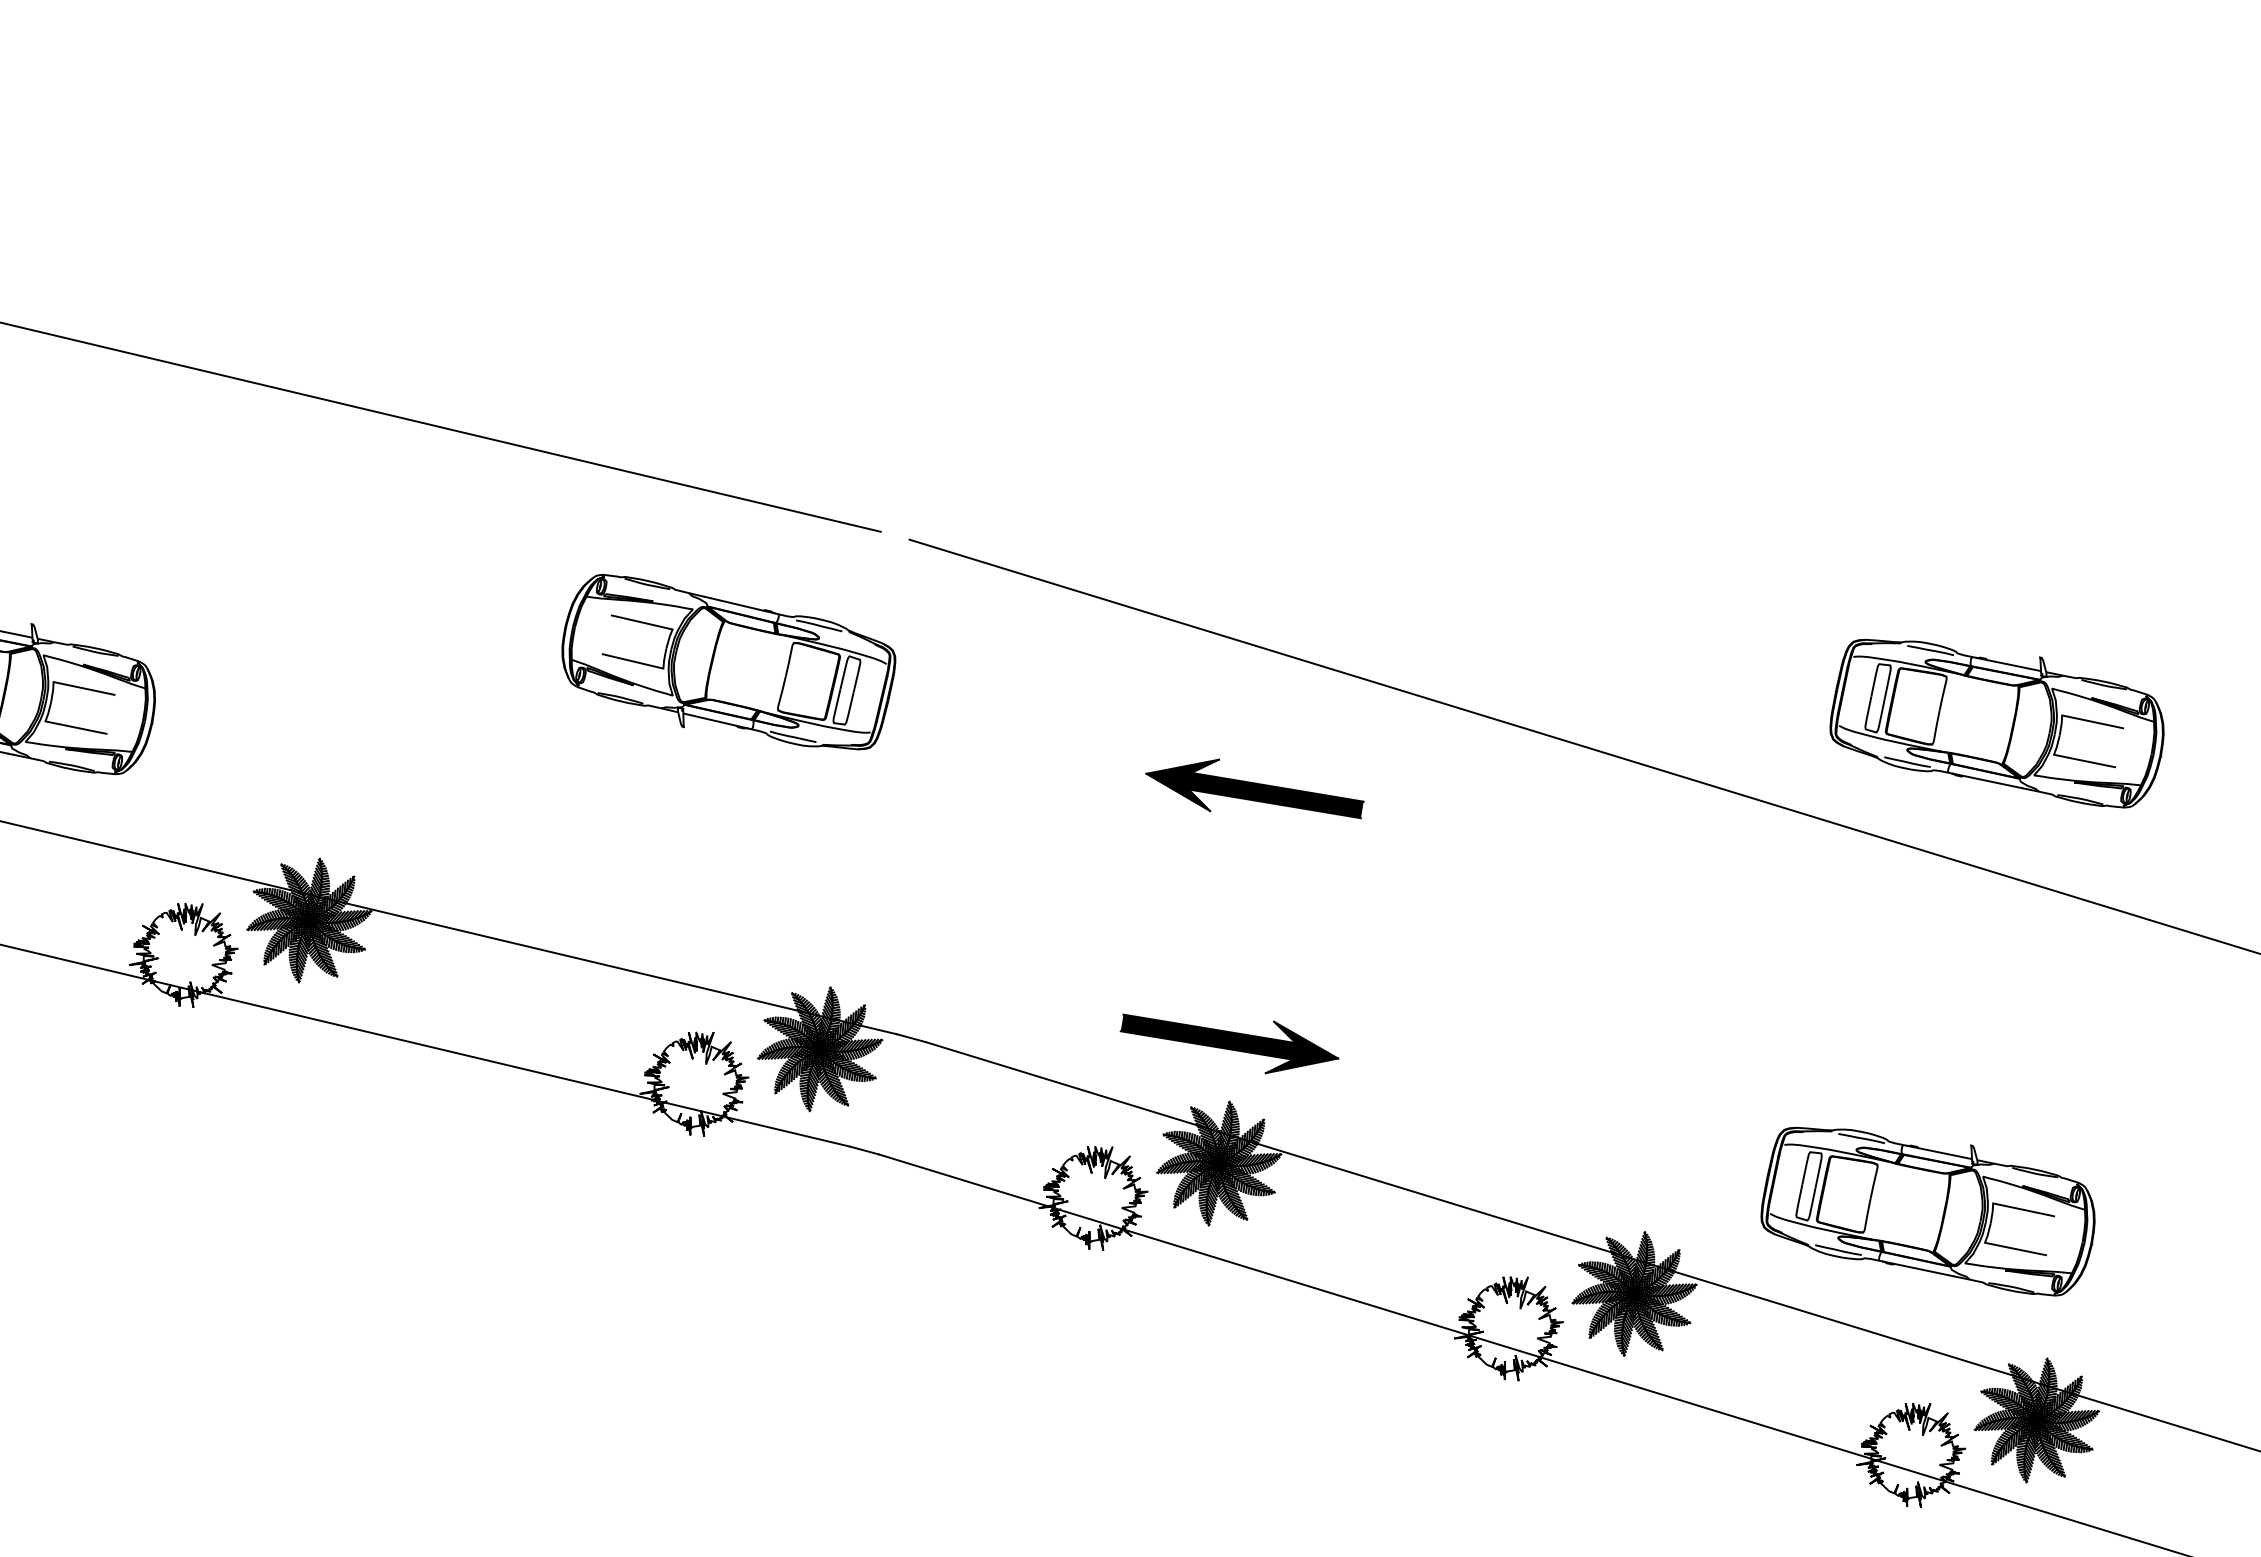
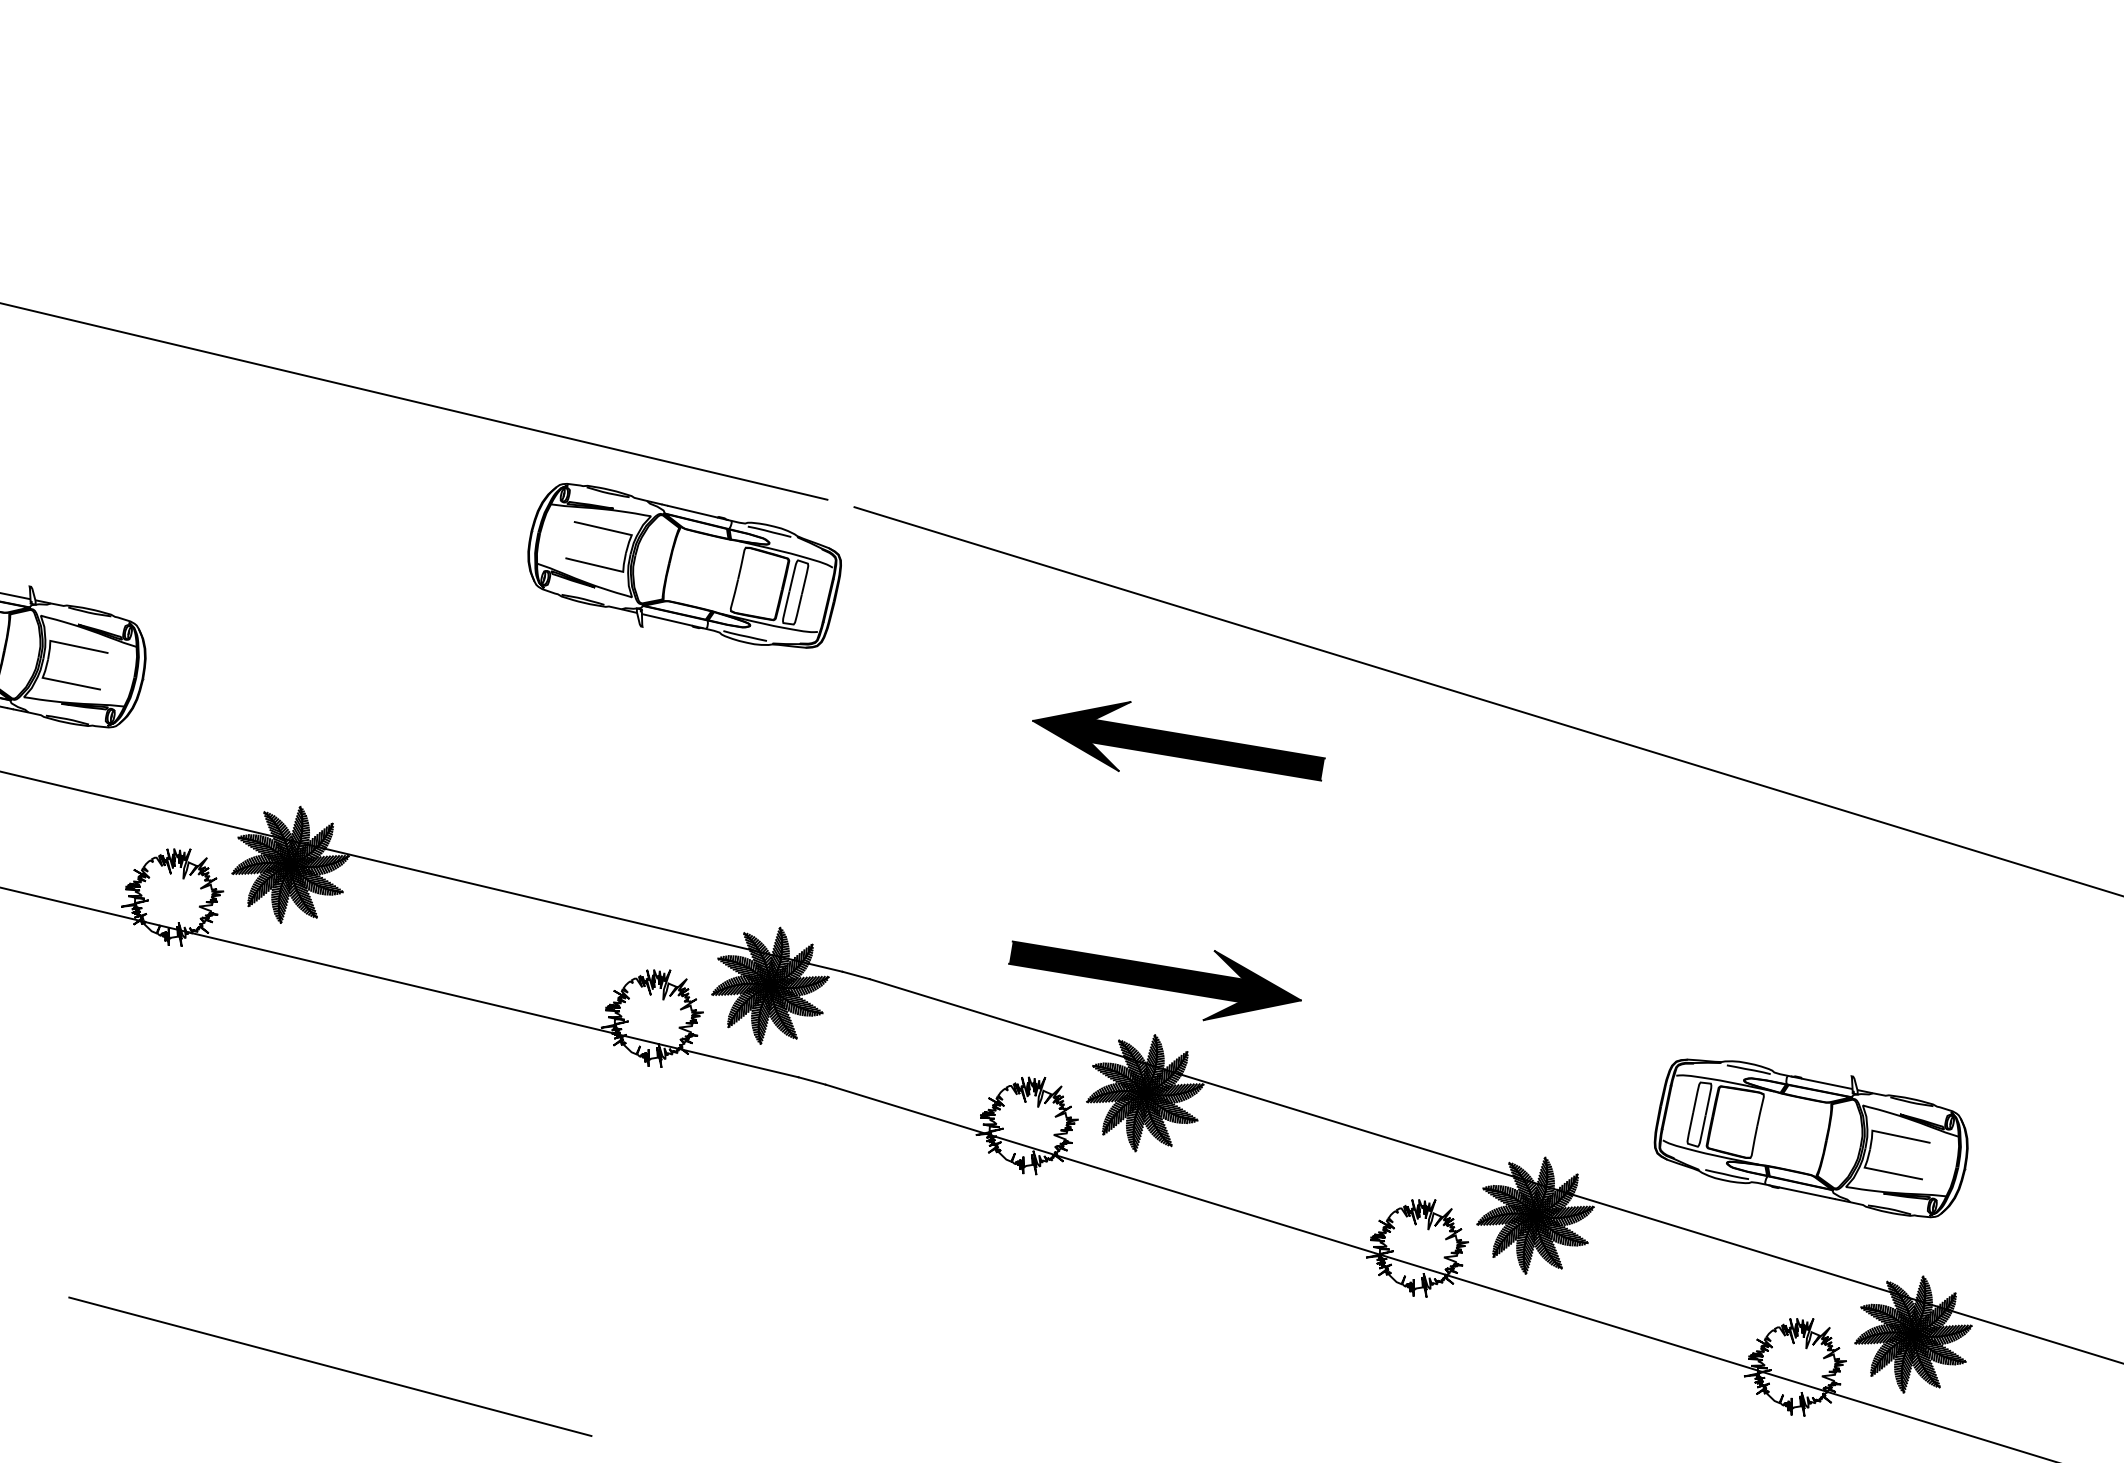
part: (728, 662) -> (684, 566), moved
part: (1996, 723) -> (1875, 679), removed
part: (1254, 788) -> (1178, 740), size x1.43
part: (1229, 1043) -> (1155, 980), size x1.43
line: (351, 1454) -> (330, 1366), added

